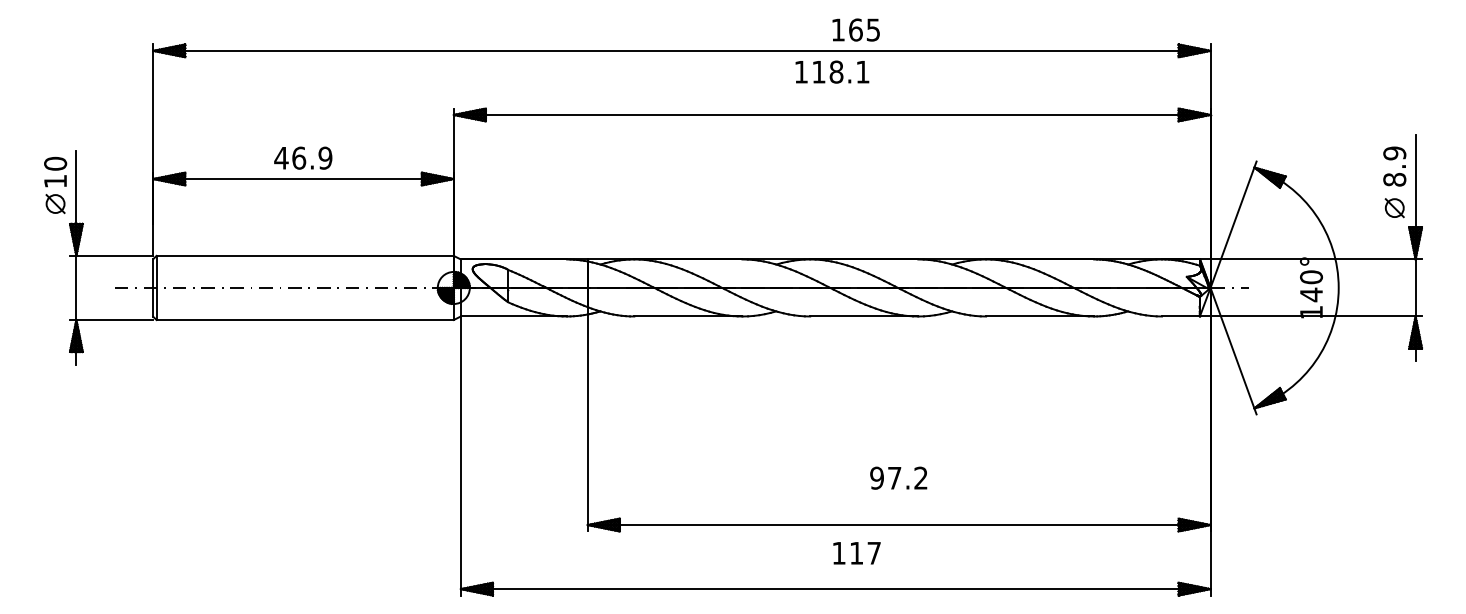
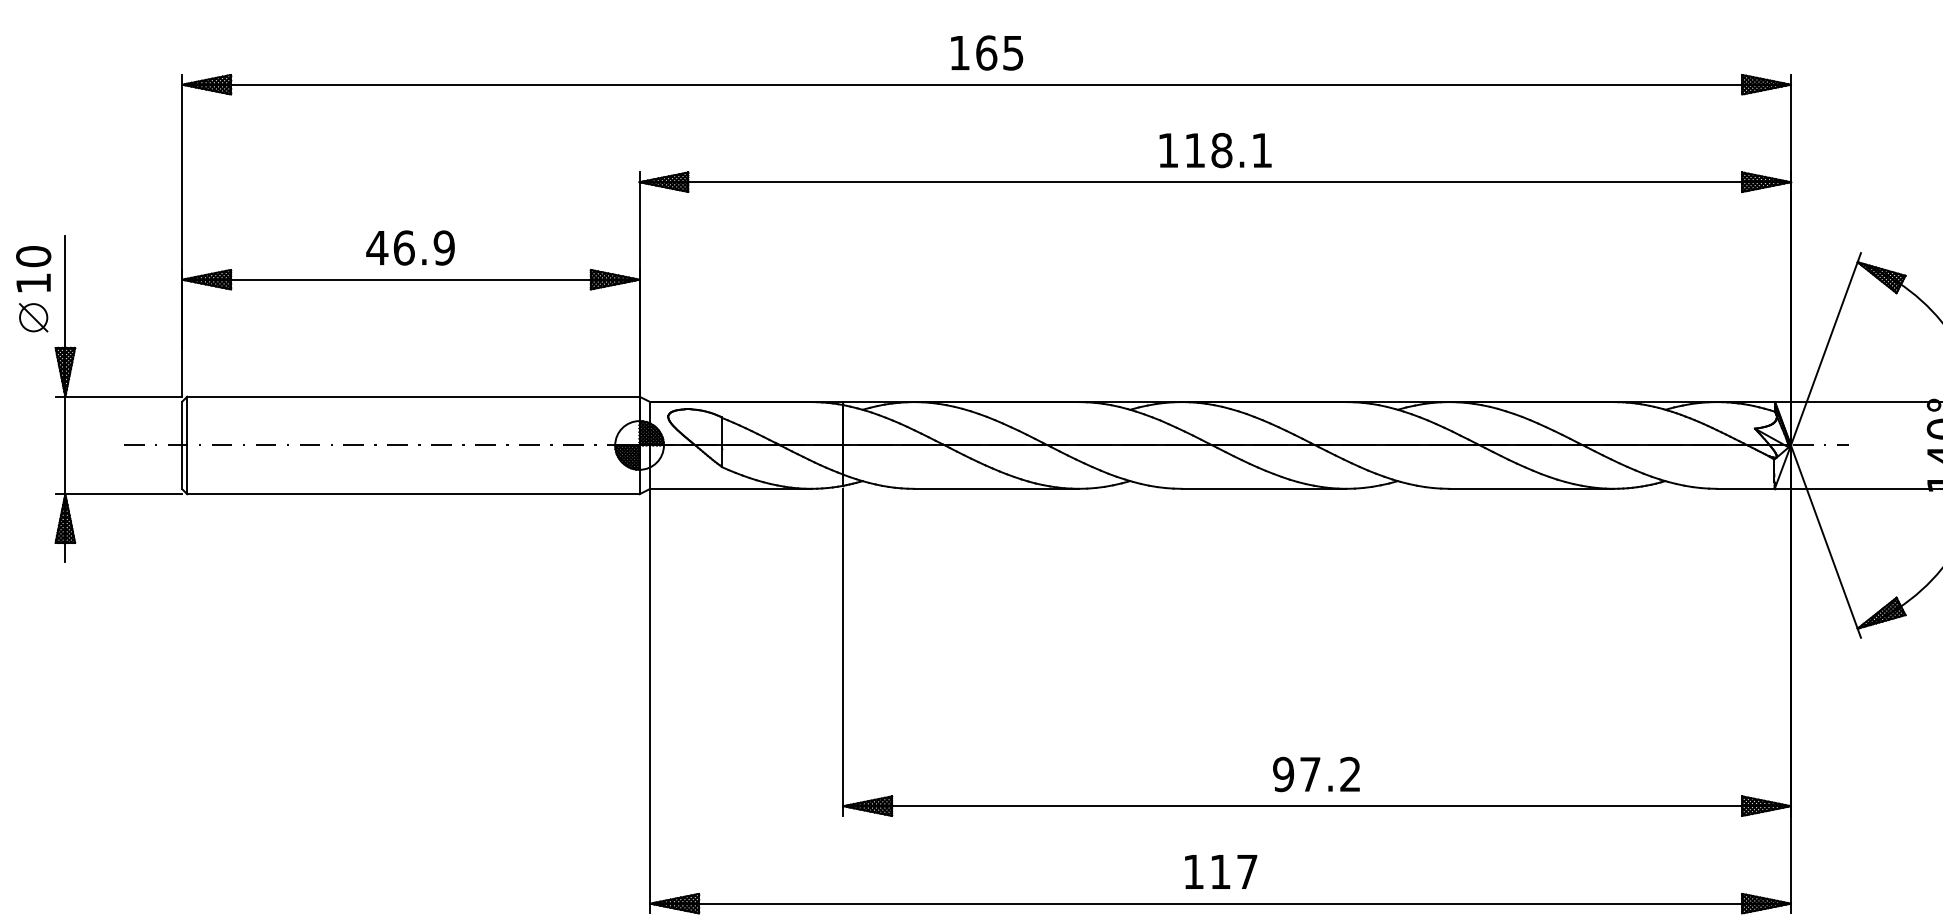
text: (855, 29) -> (985, 52), moved
text: (832, 71) -> (1215, 149), moved
text: (898, 477) -> (1316, 773), moved
text: (856, 553) -> (1220, 872), moved

